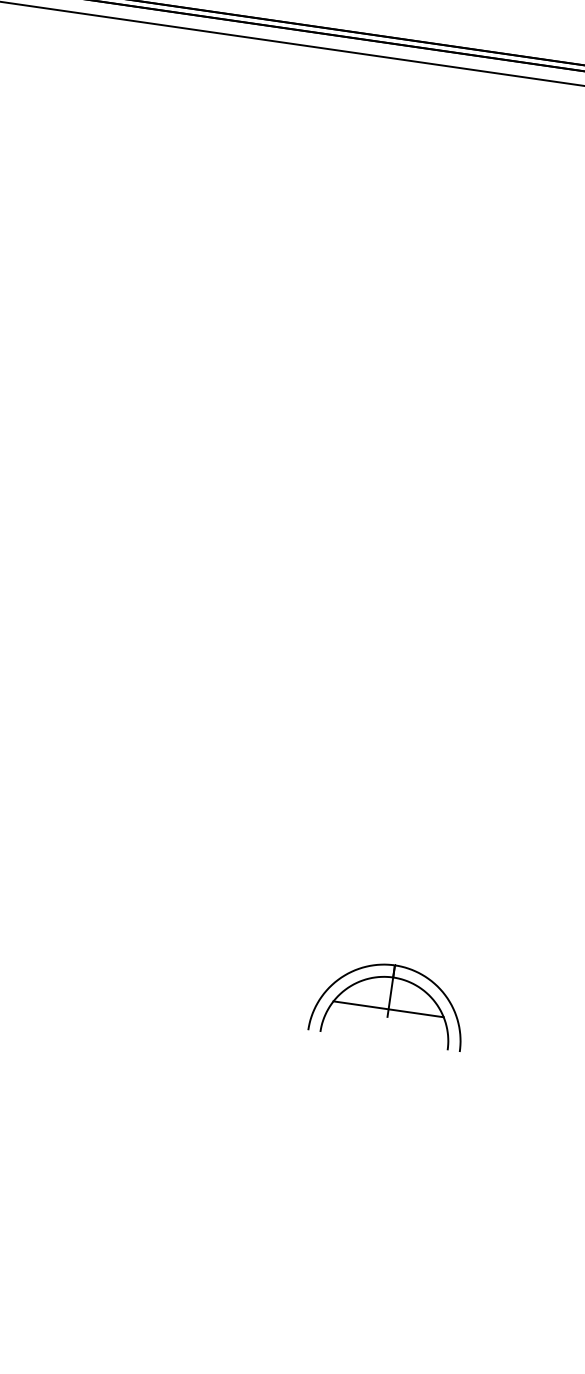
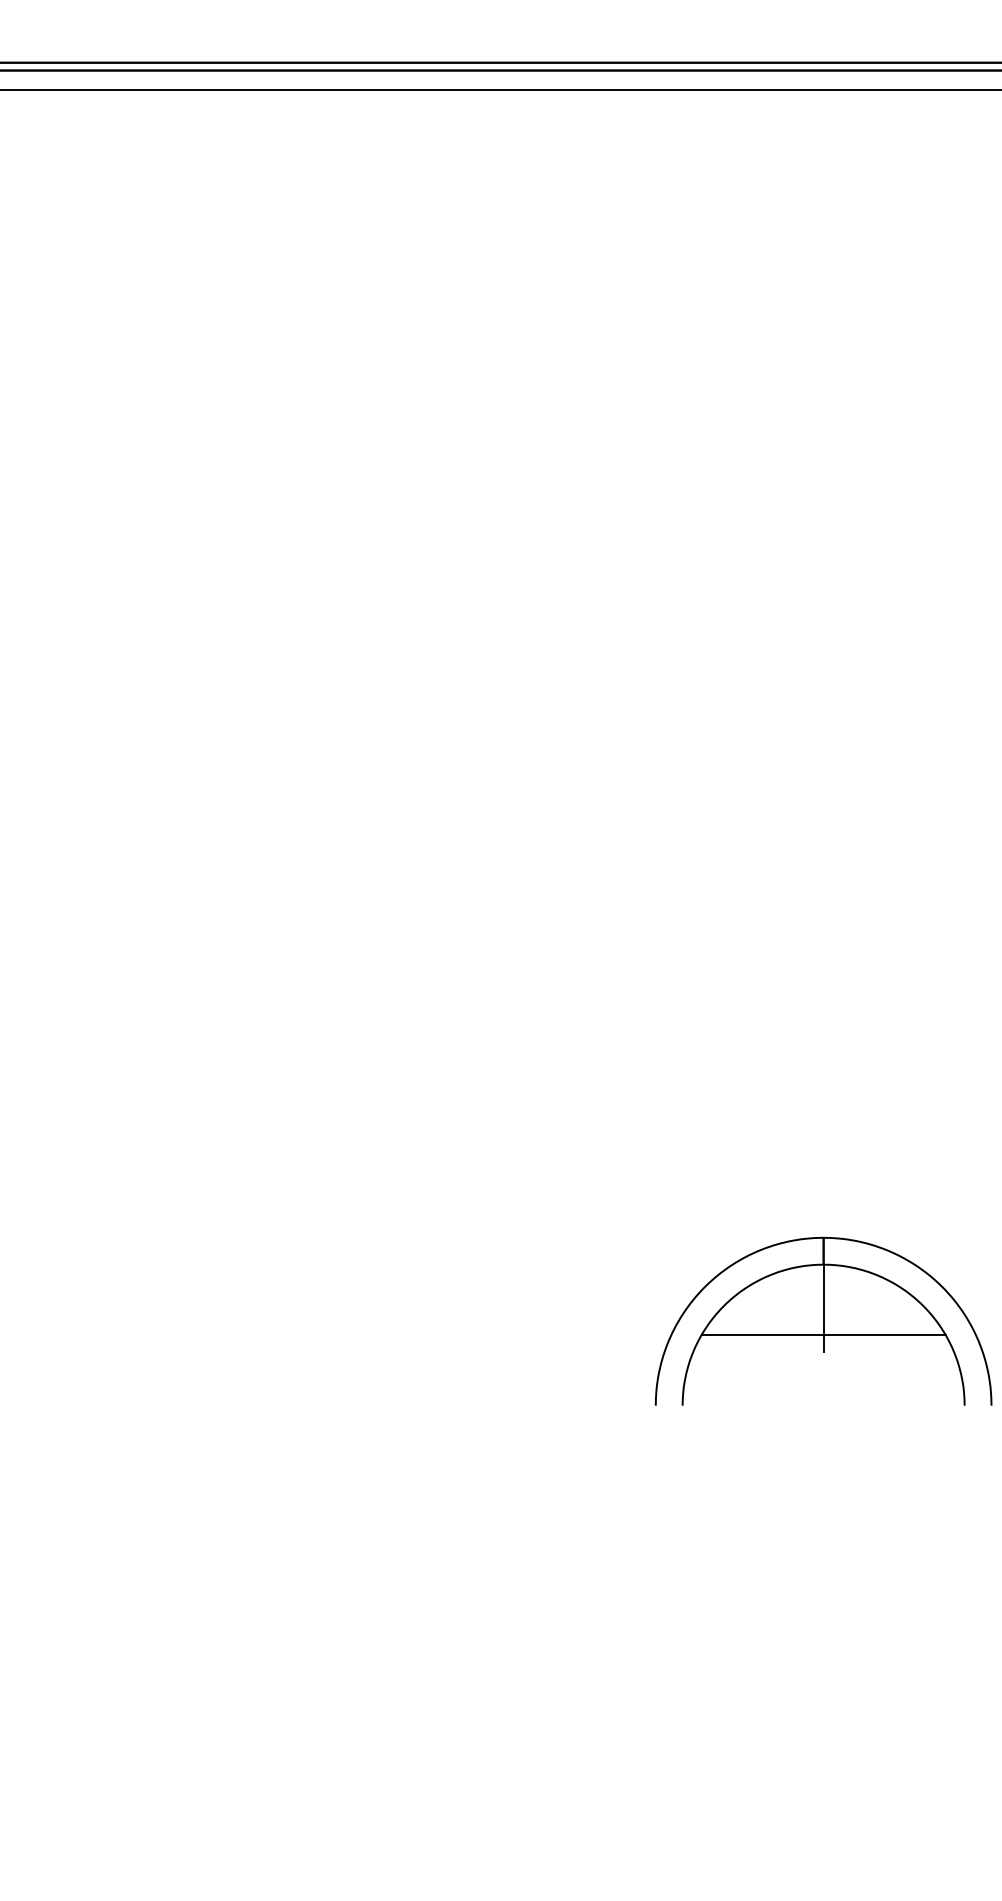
part: (389, 1002) -> (823, 1320), size x1.67

